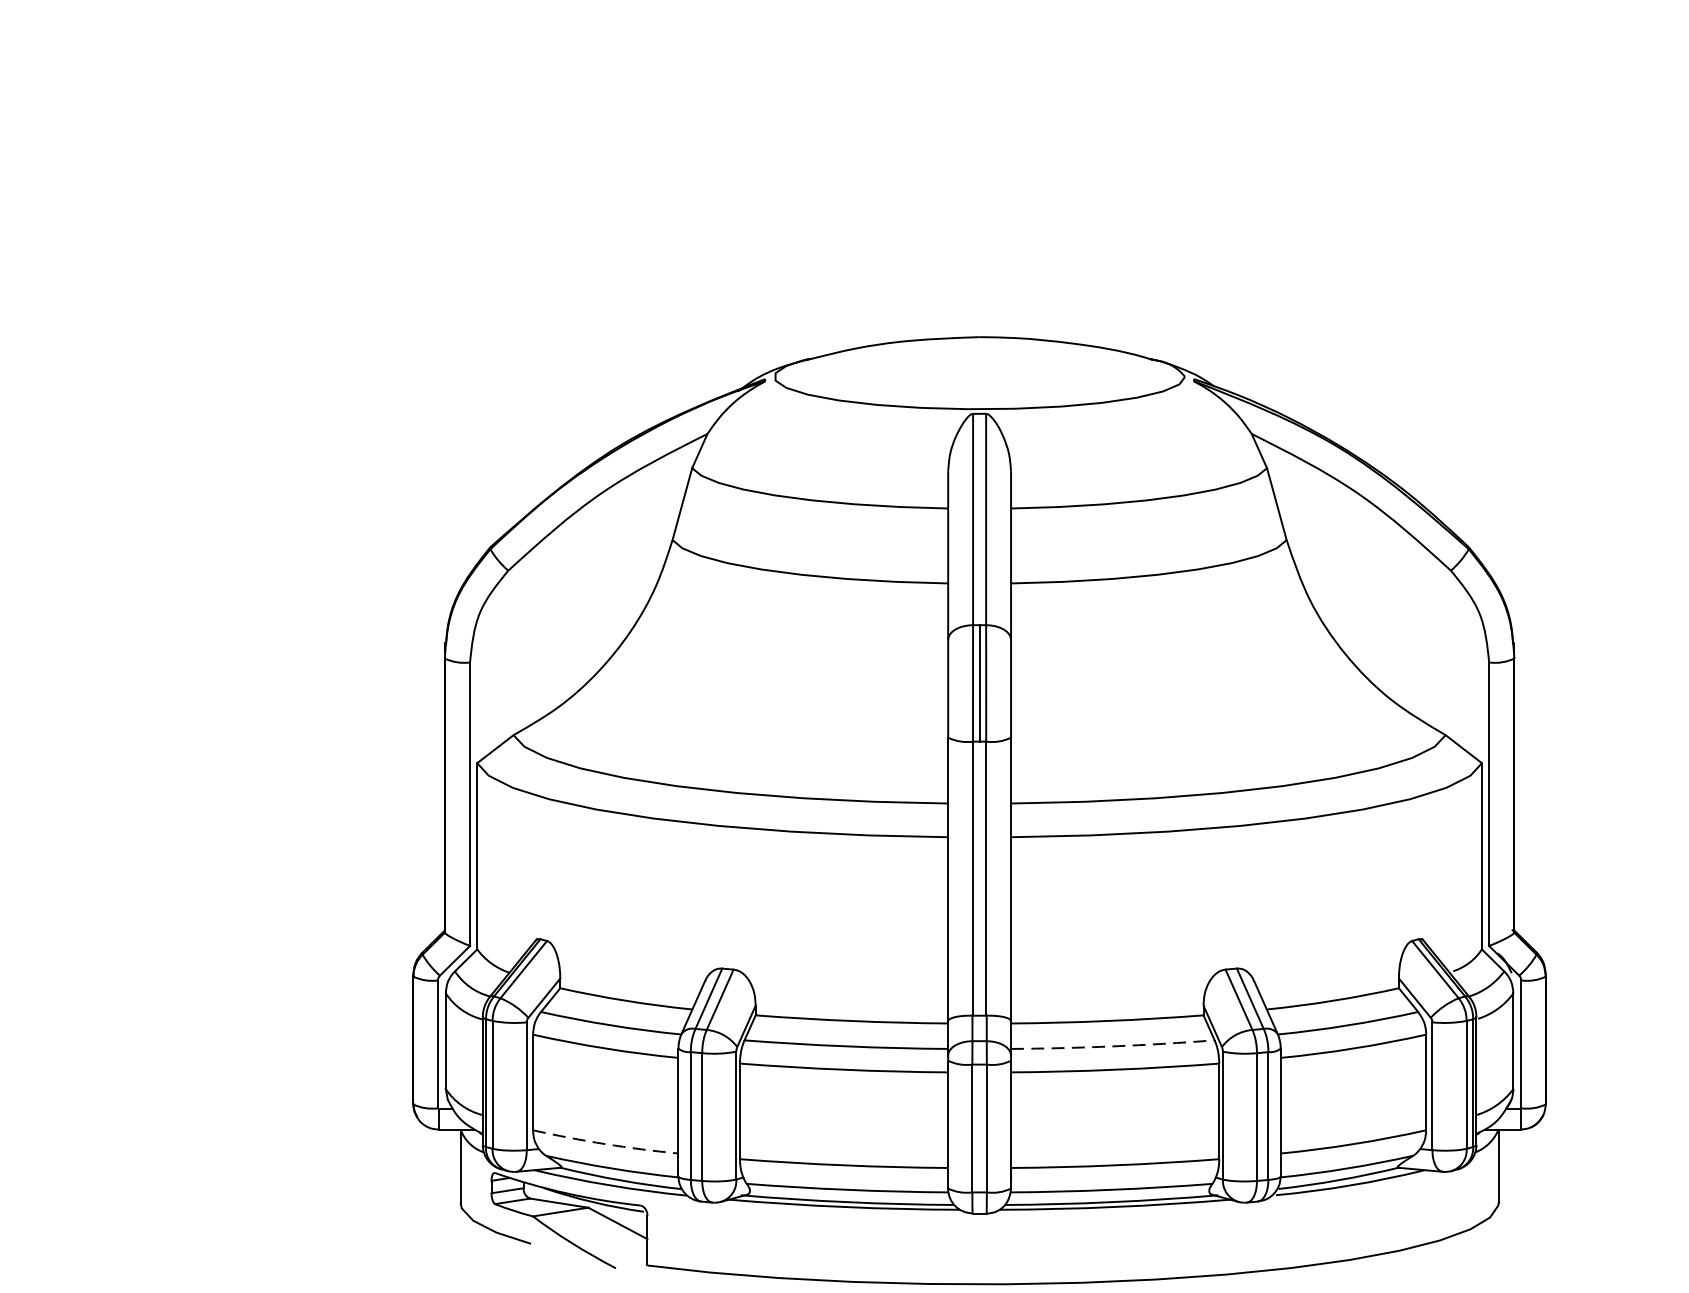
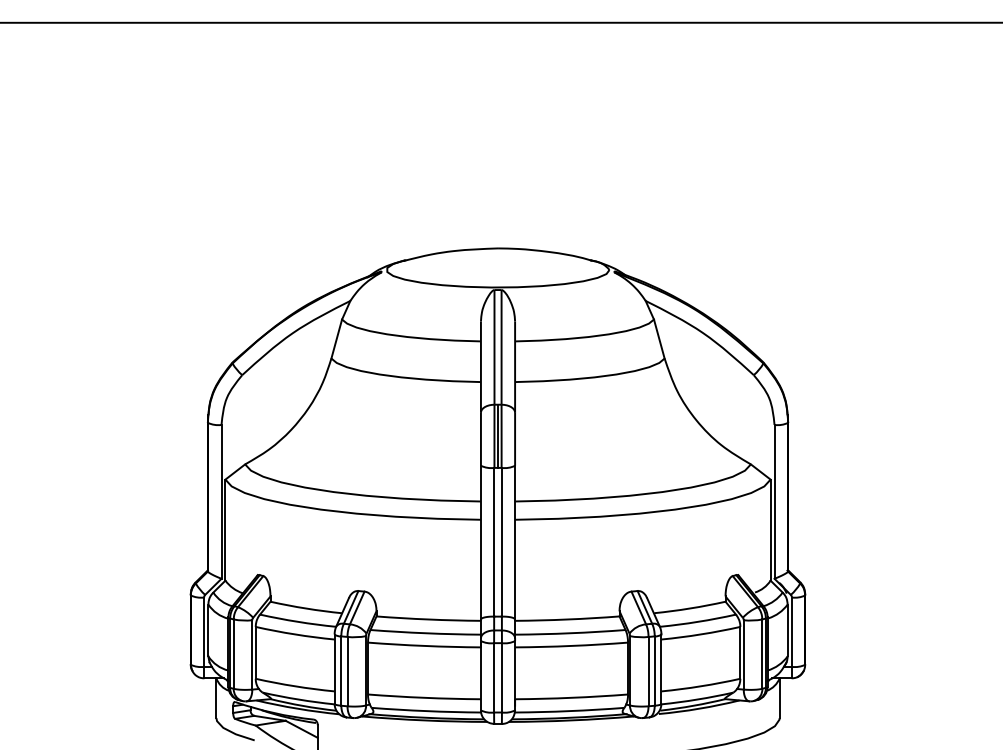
arc: (1113, 1046) -> (570, 633), dashed -> solid
arc: (604, 1144) -> (294, 686), dashed -> solid

